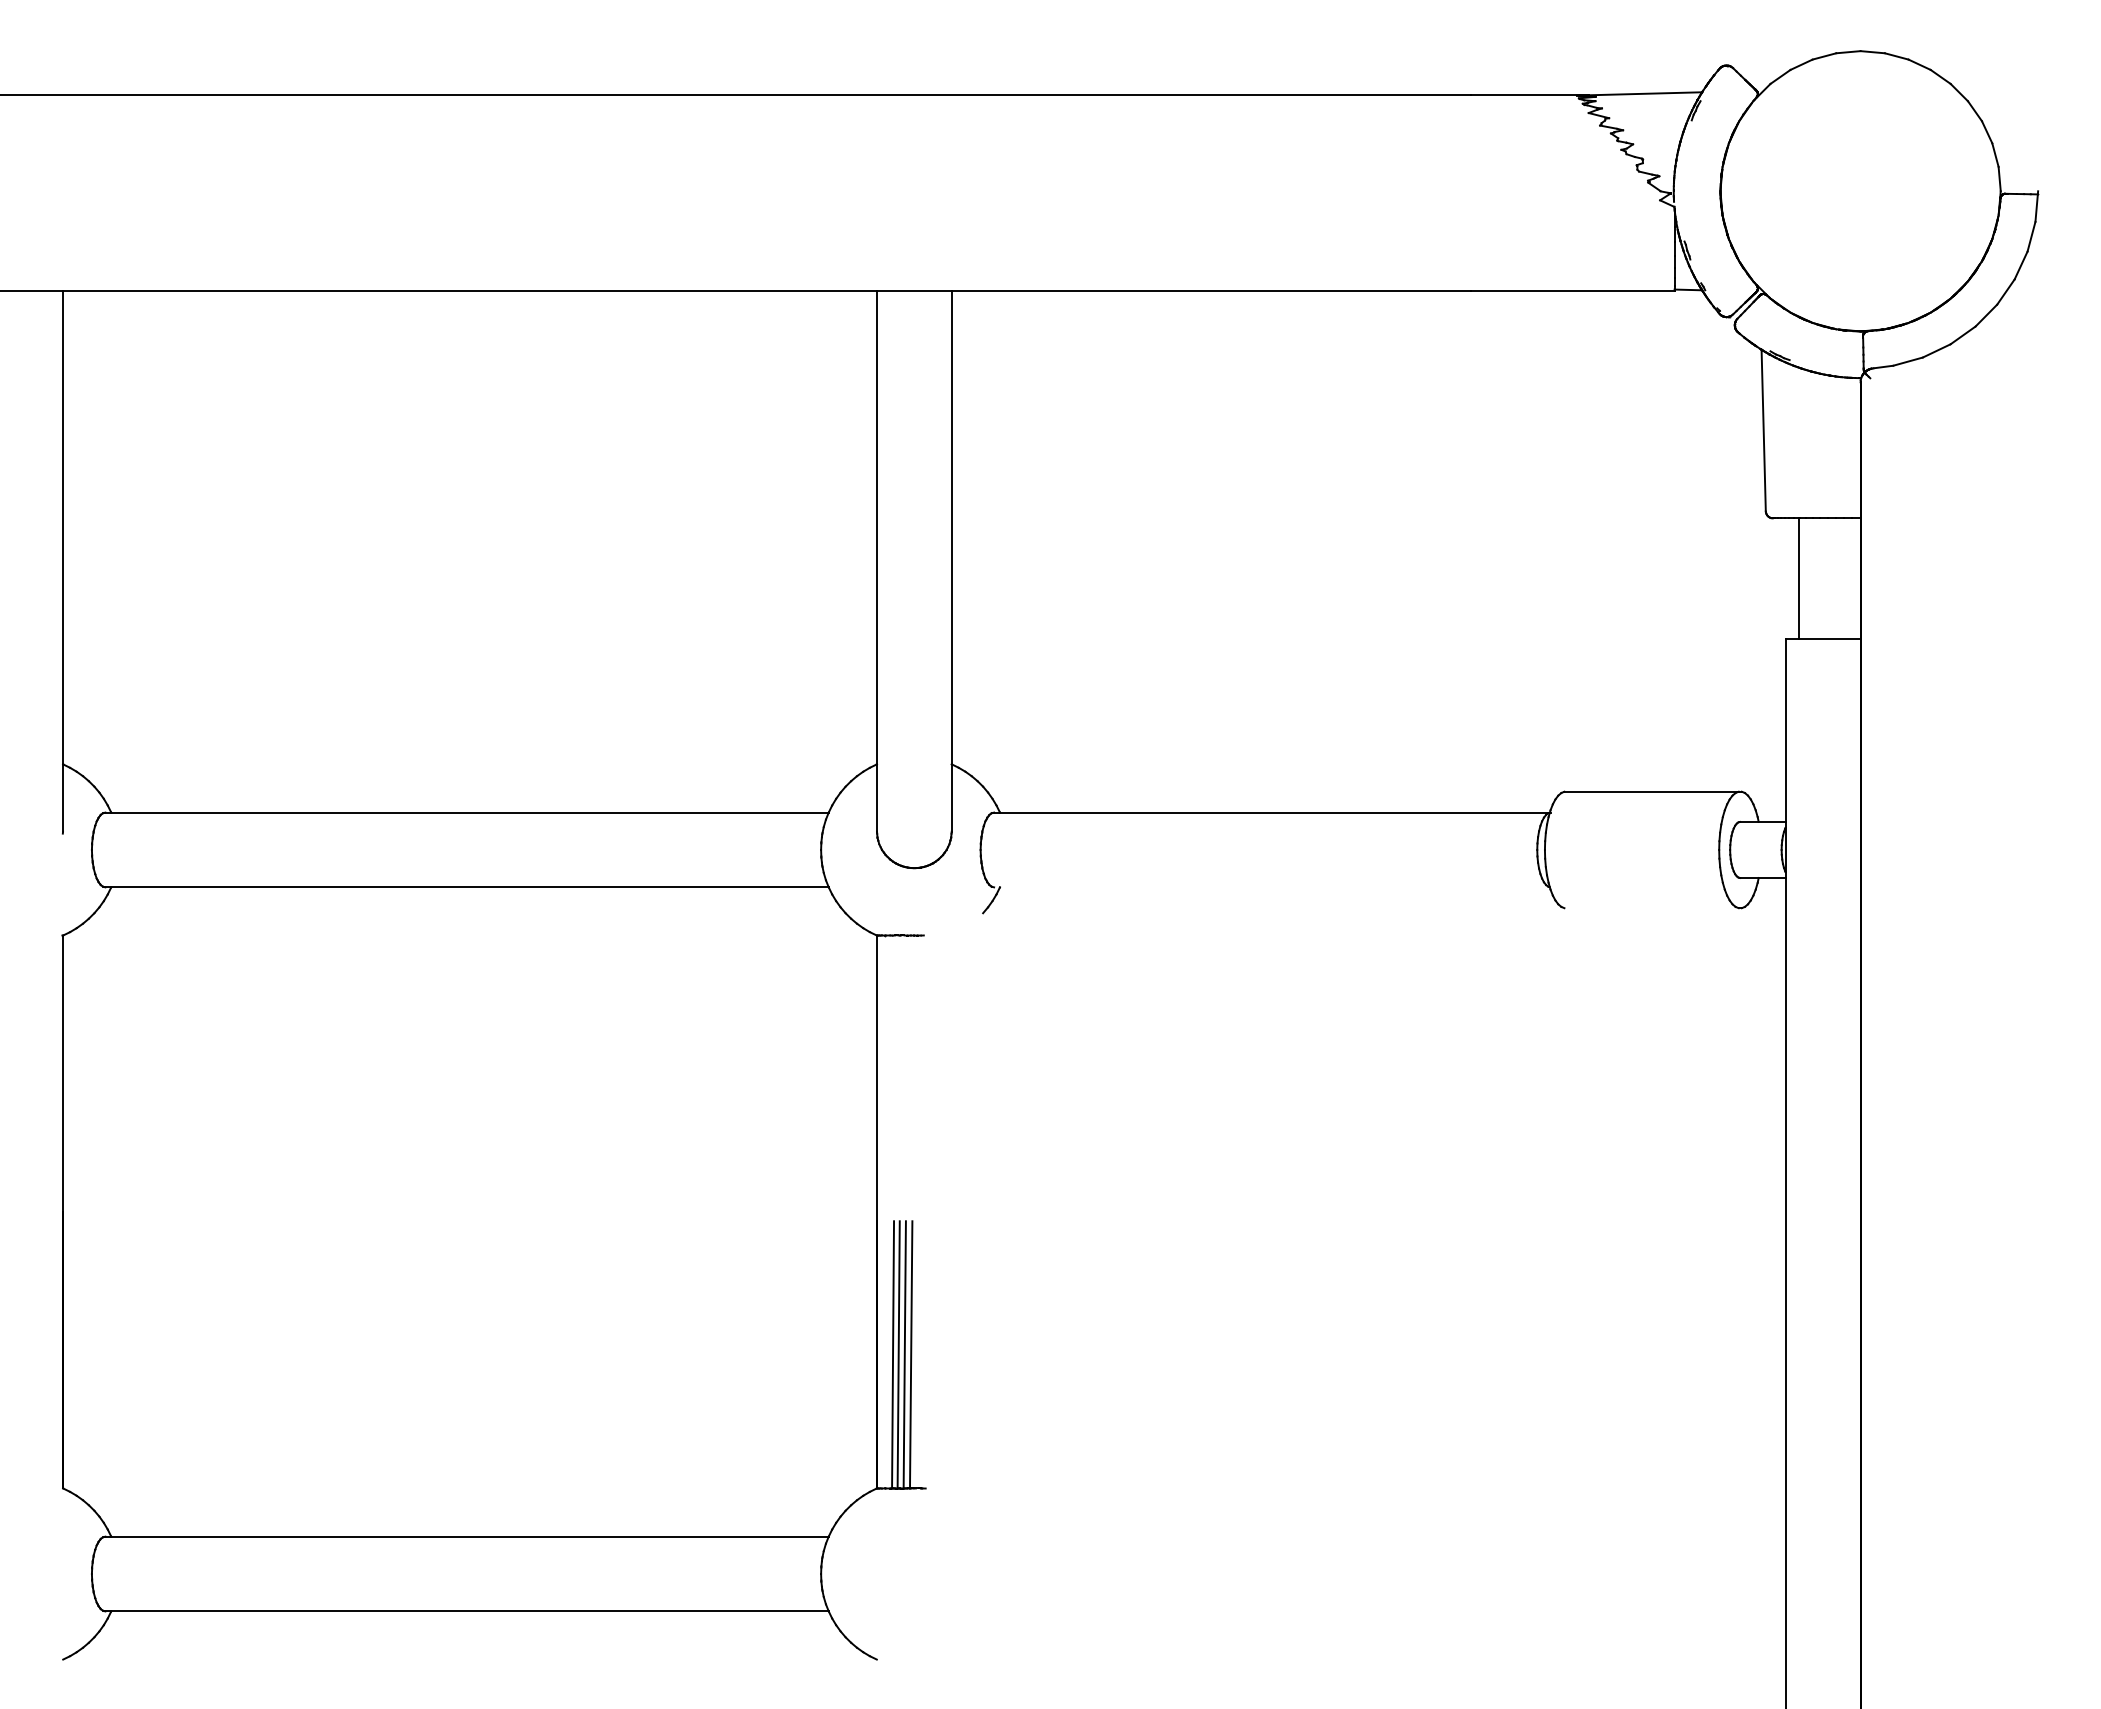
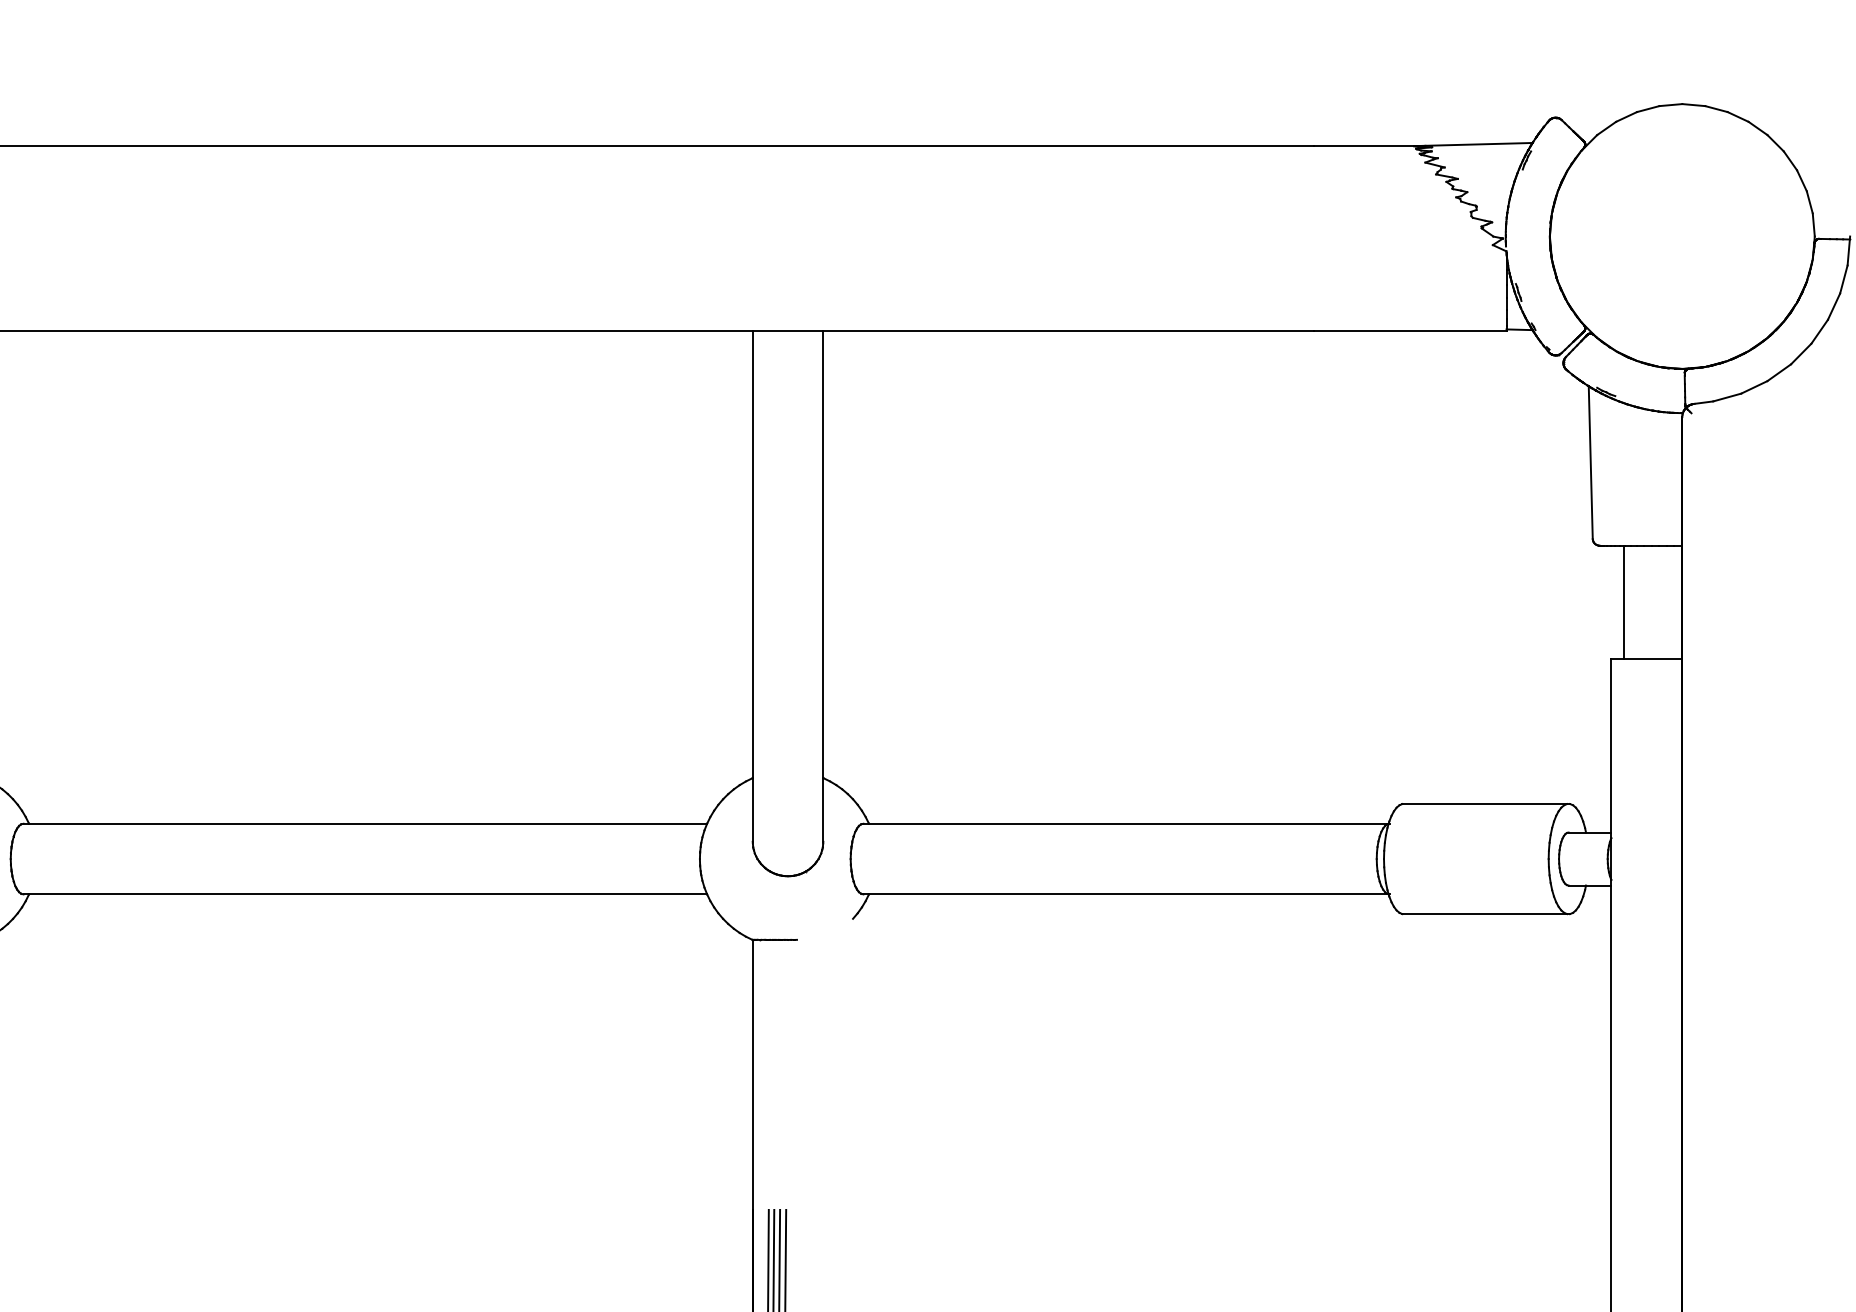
line: (1272, 887) -> (1126, 894), added
line: (1651, 908) -> (1484, 914), added

